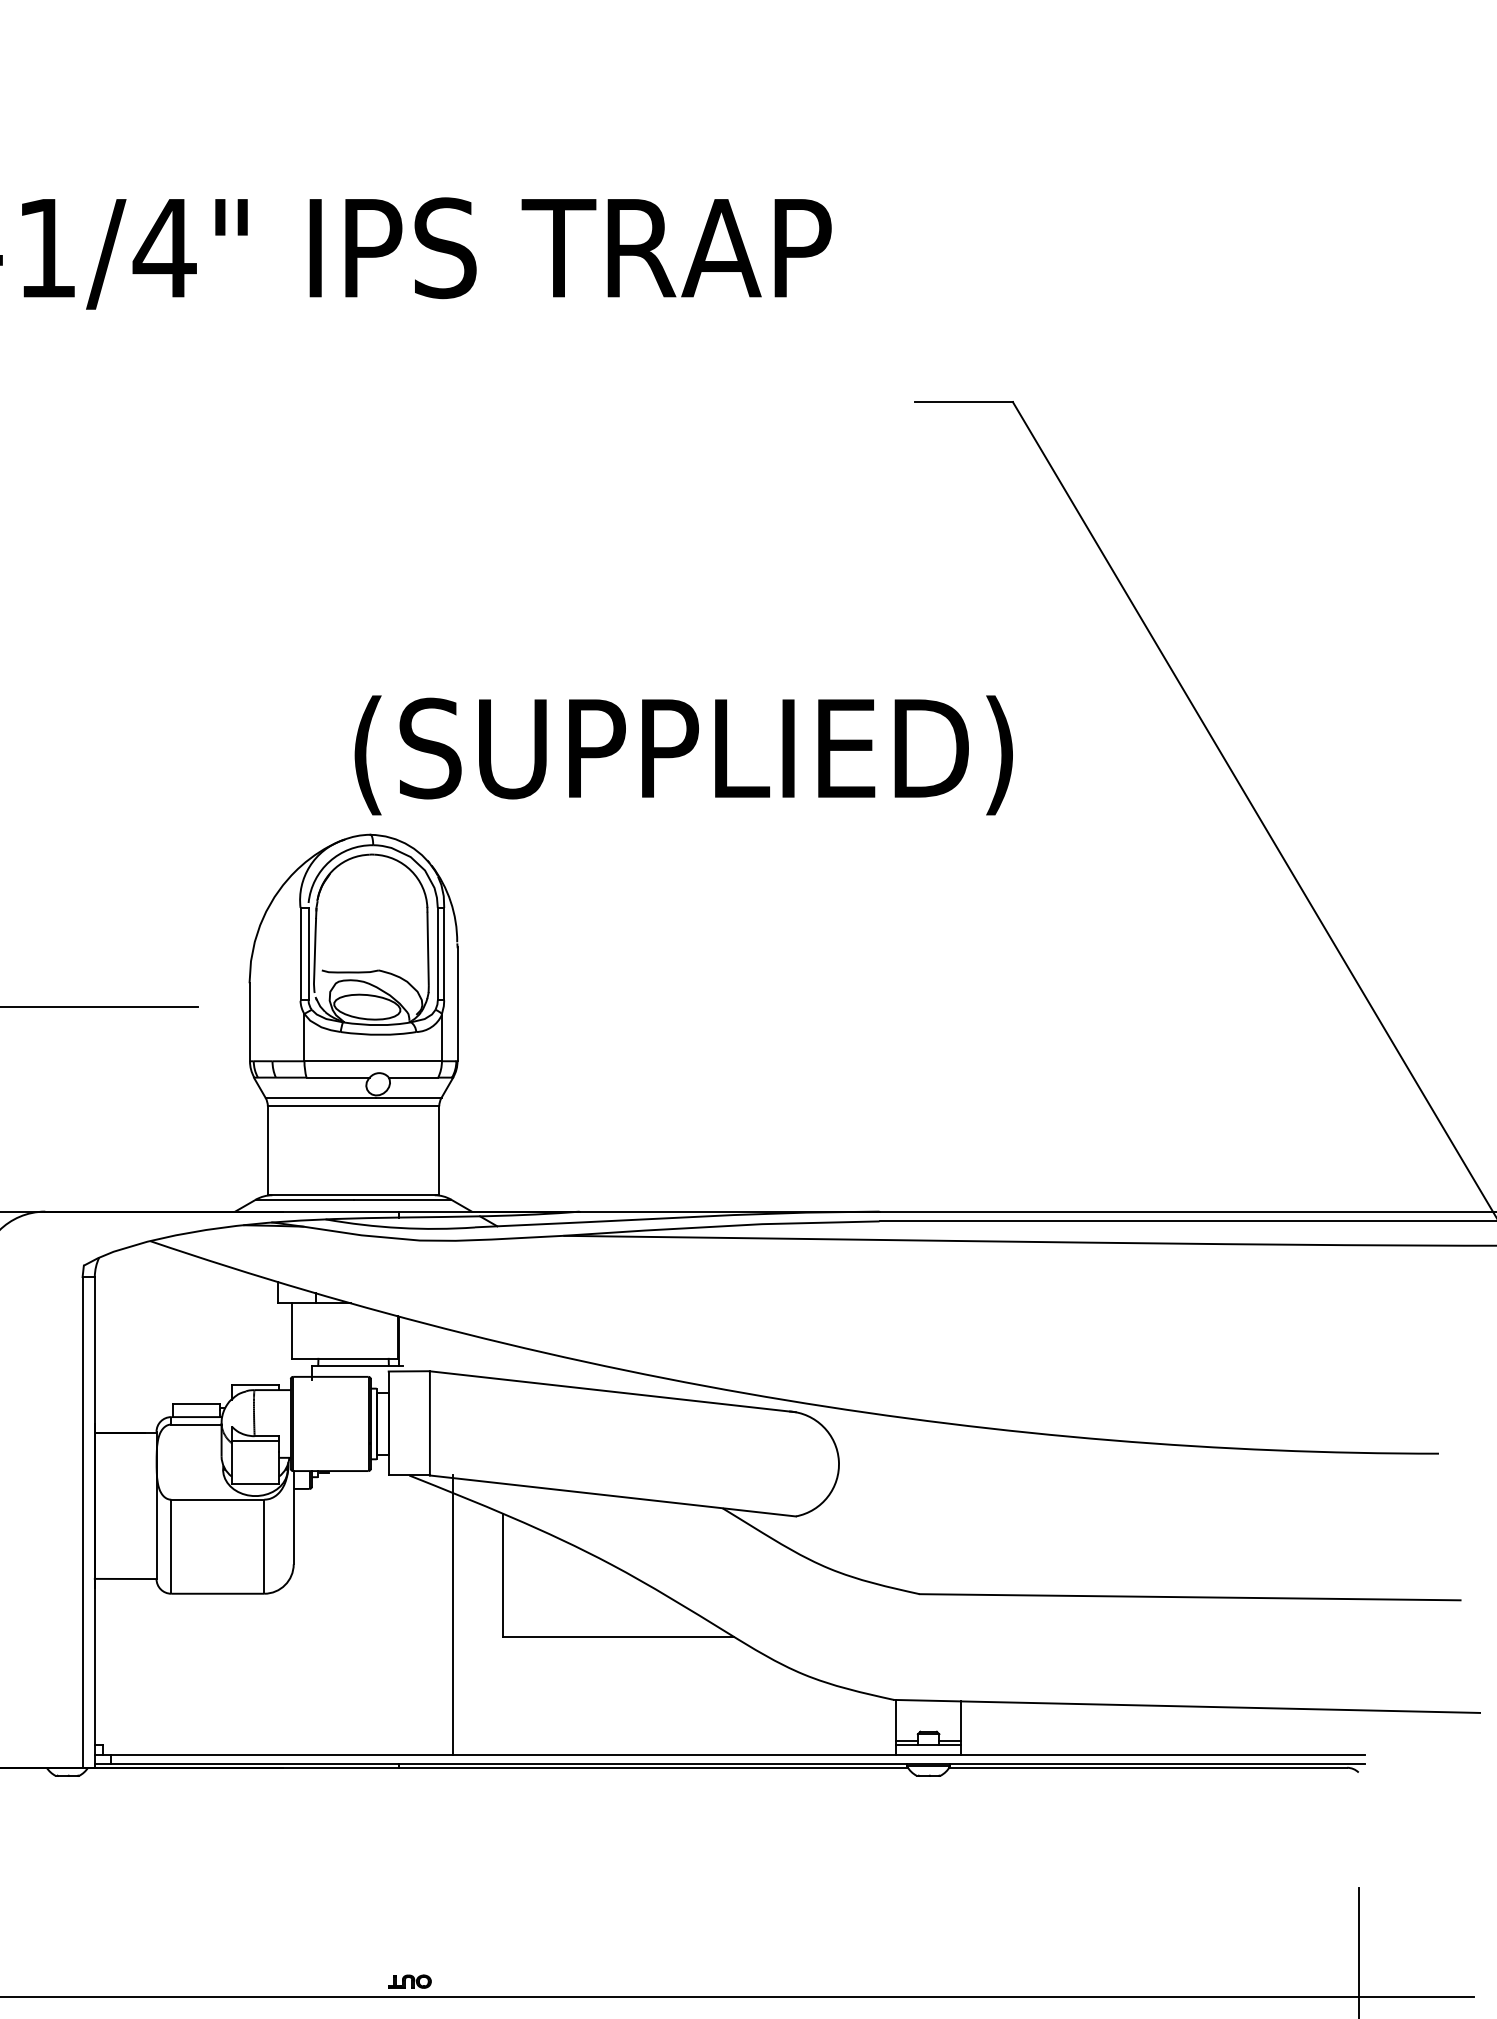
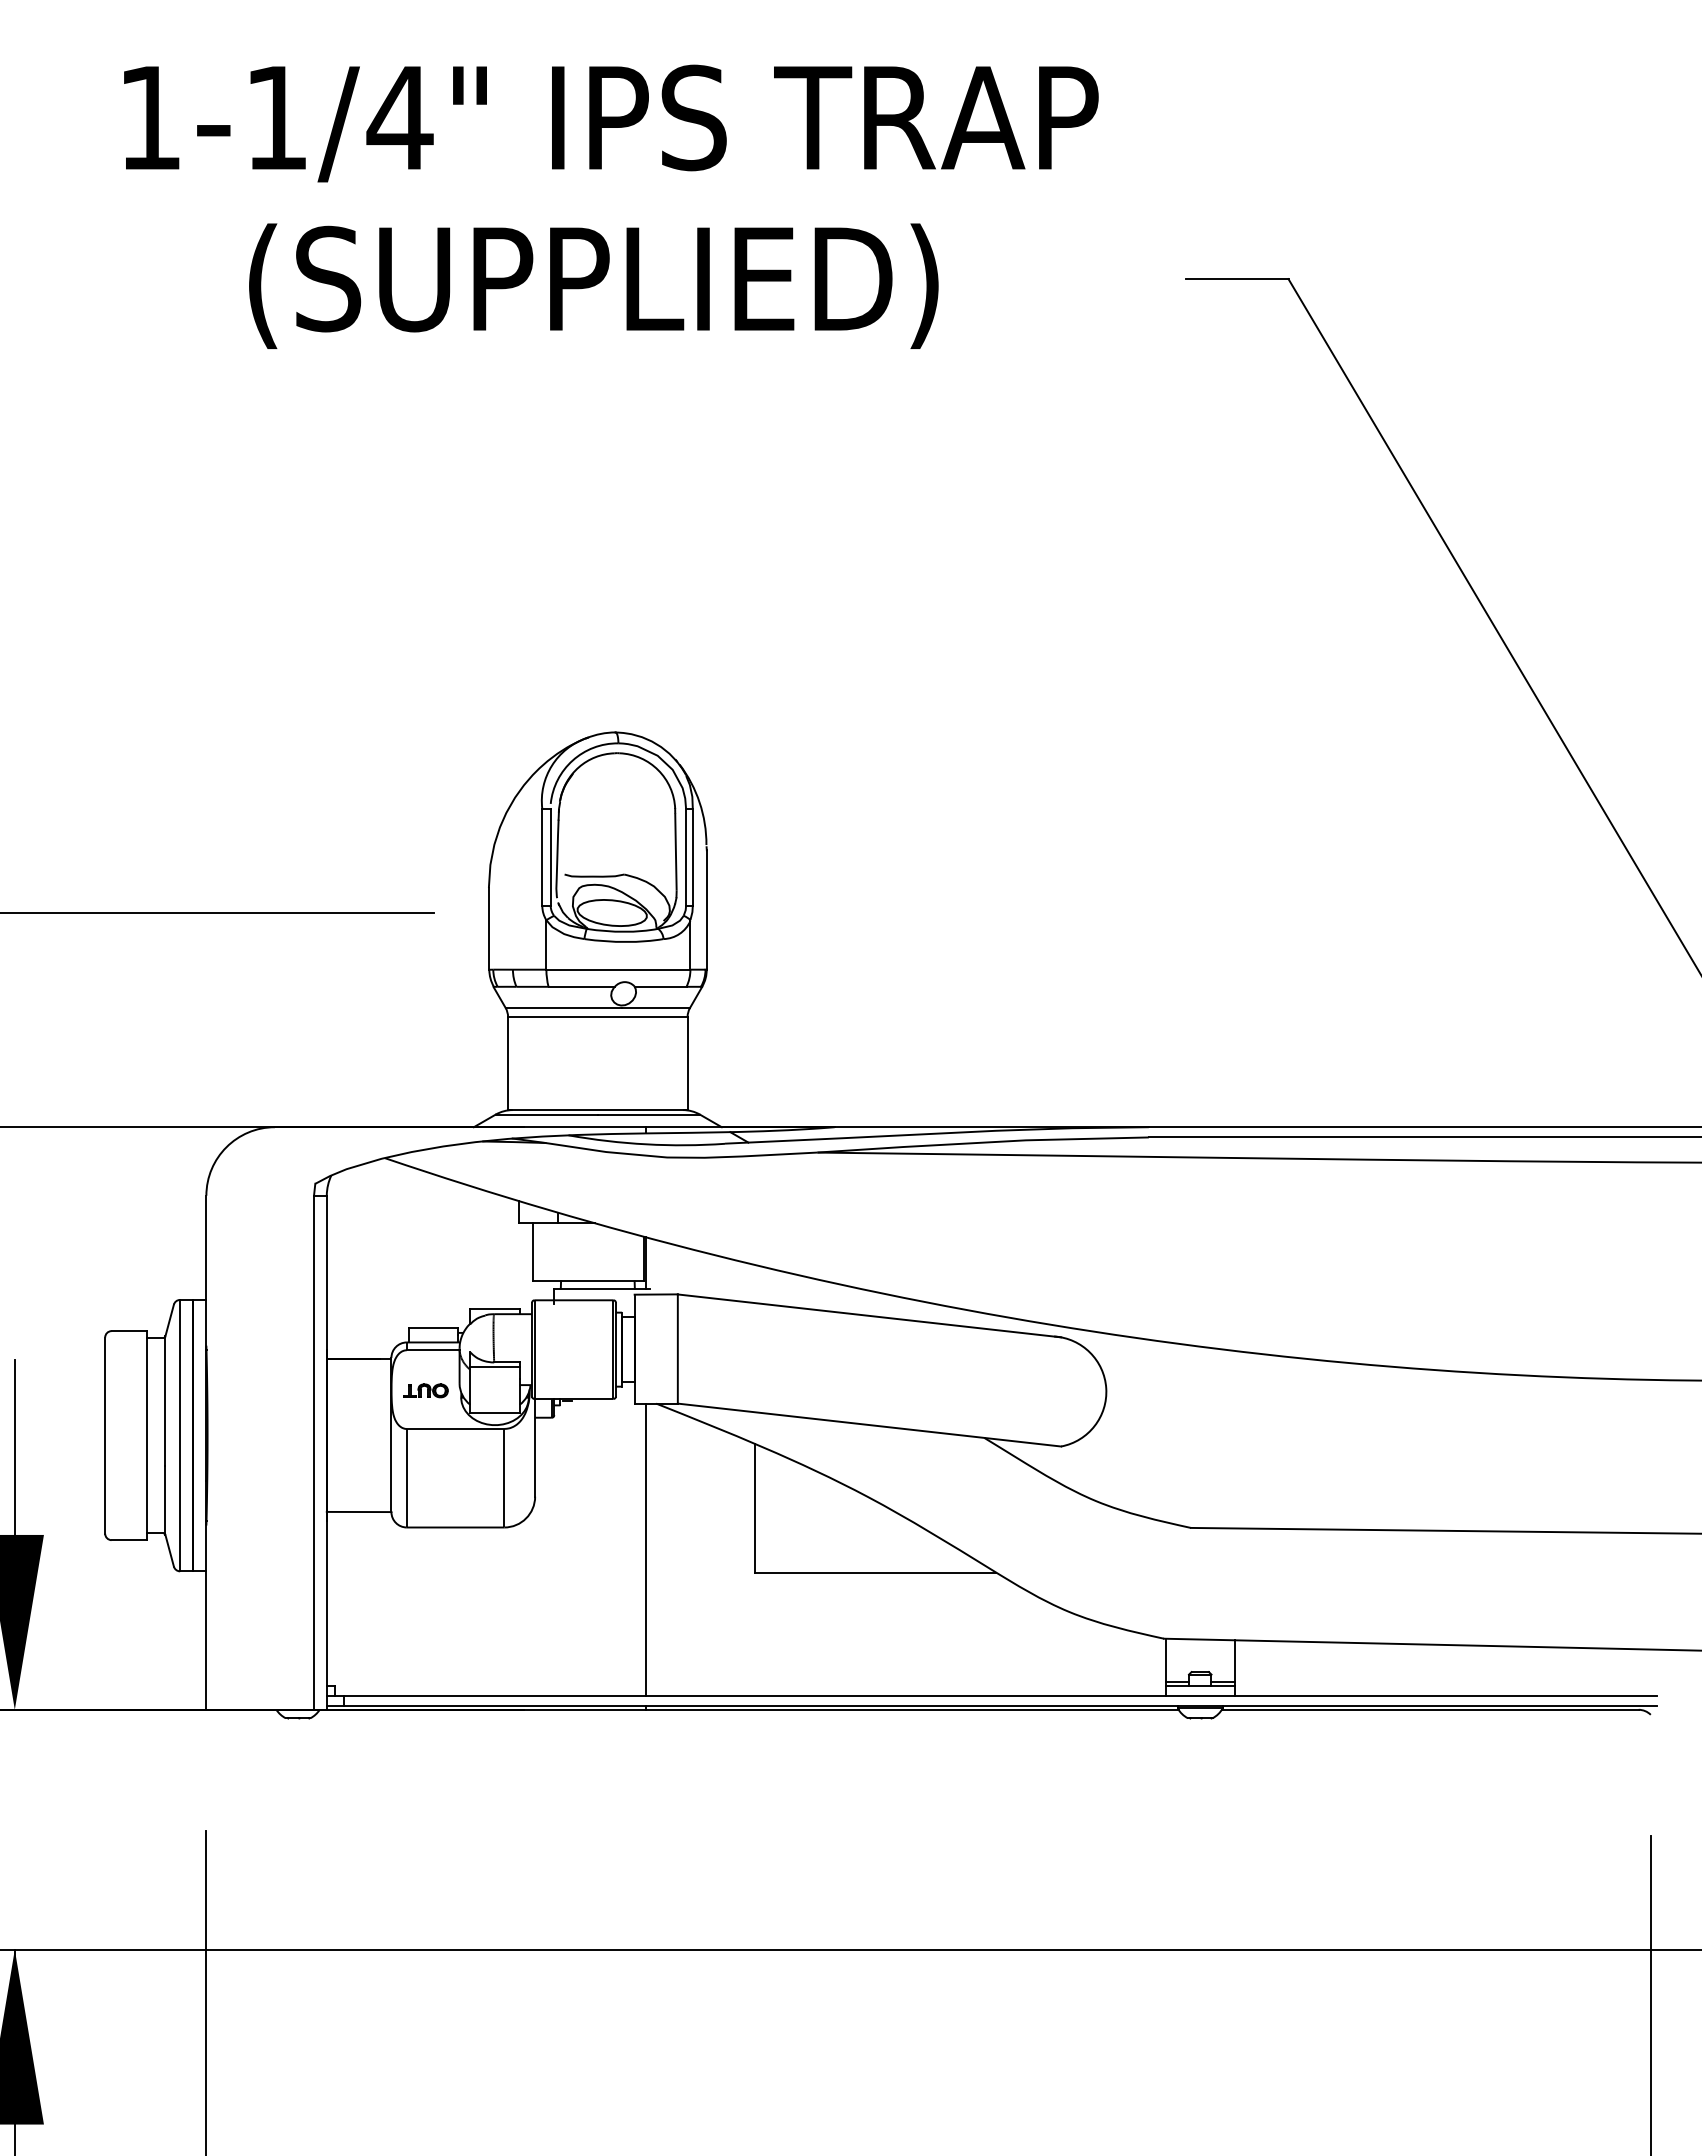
text: (683, 754) -> (593, 285), moved
line: (452, 1614) -> (645, 1549), moved
part: (409, 1981) -> (425, 1390), moved

